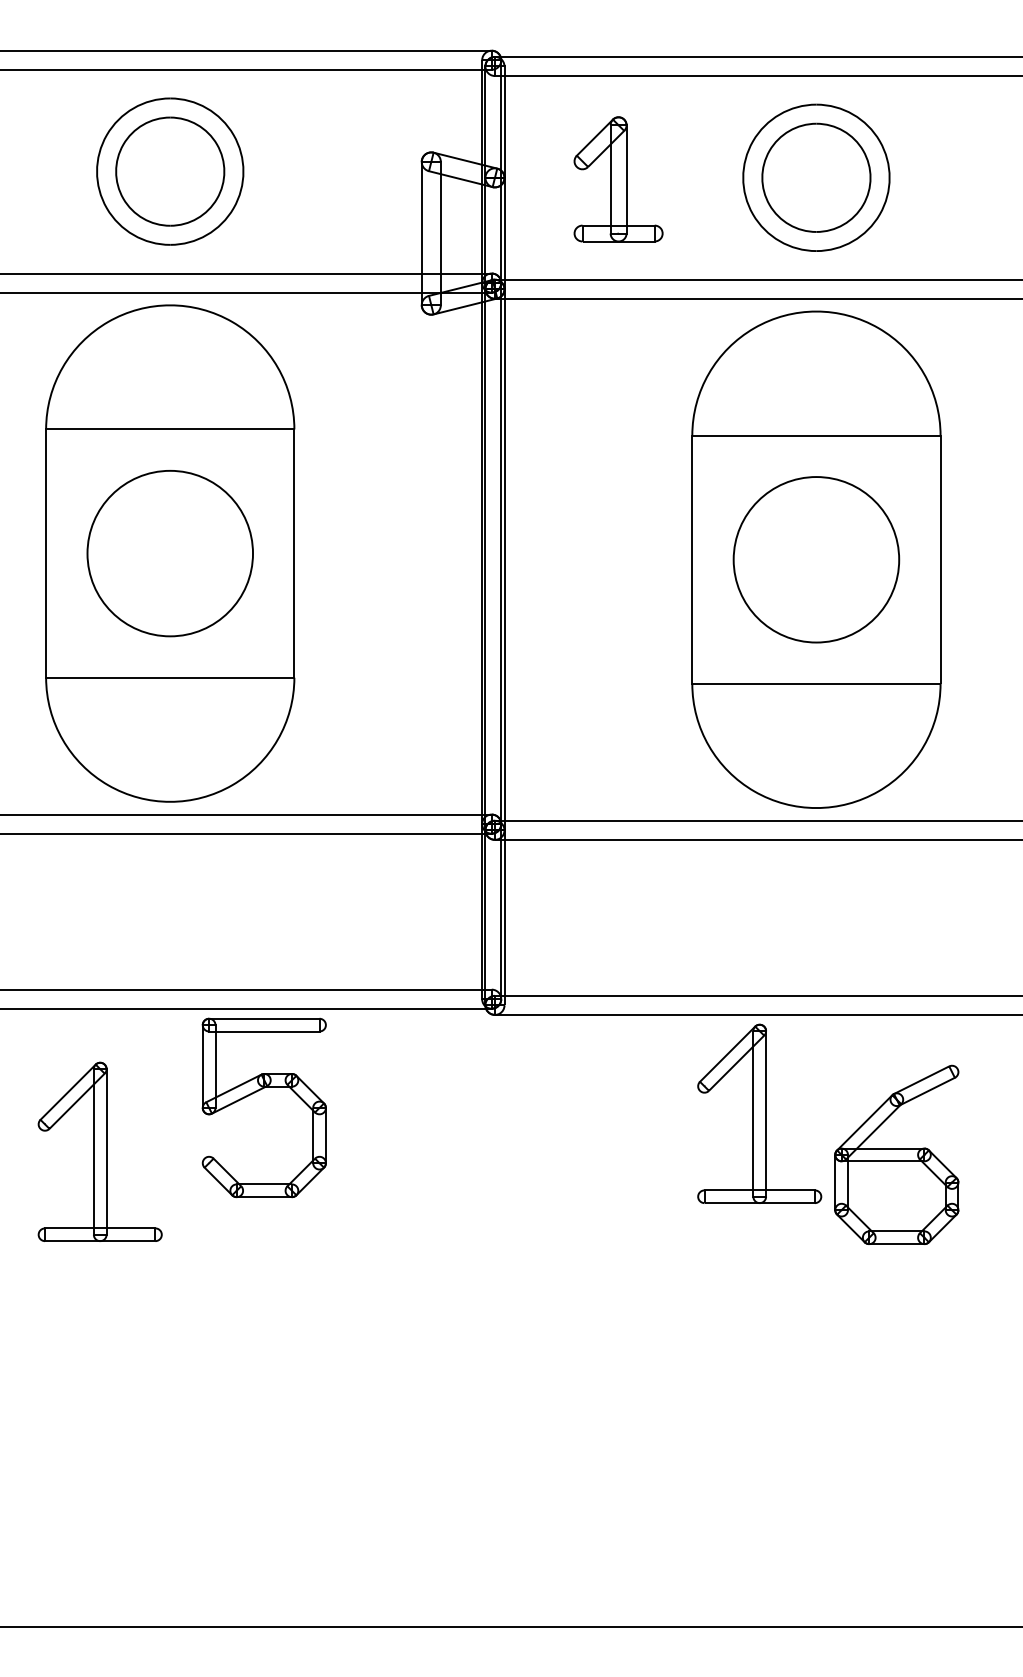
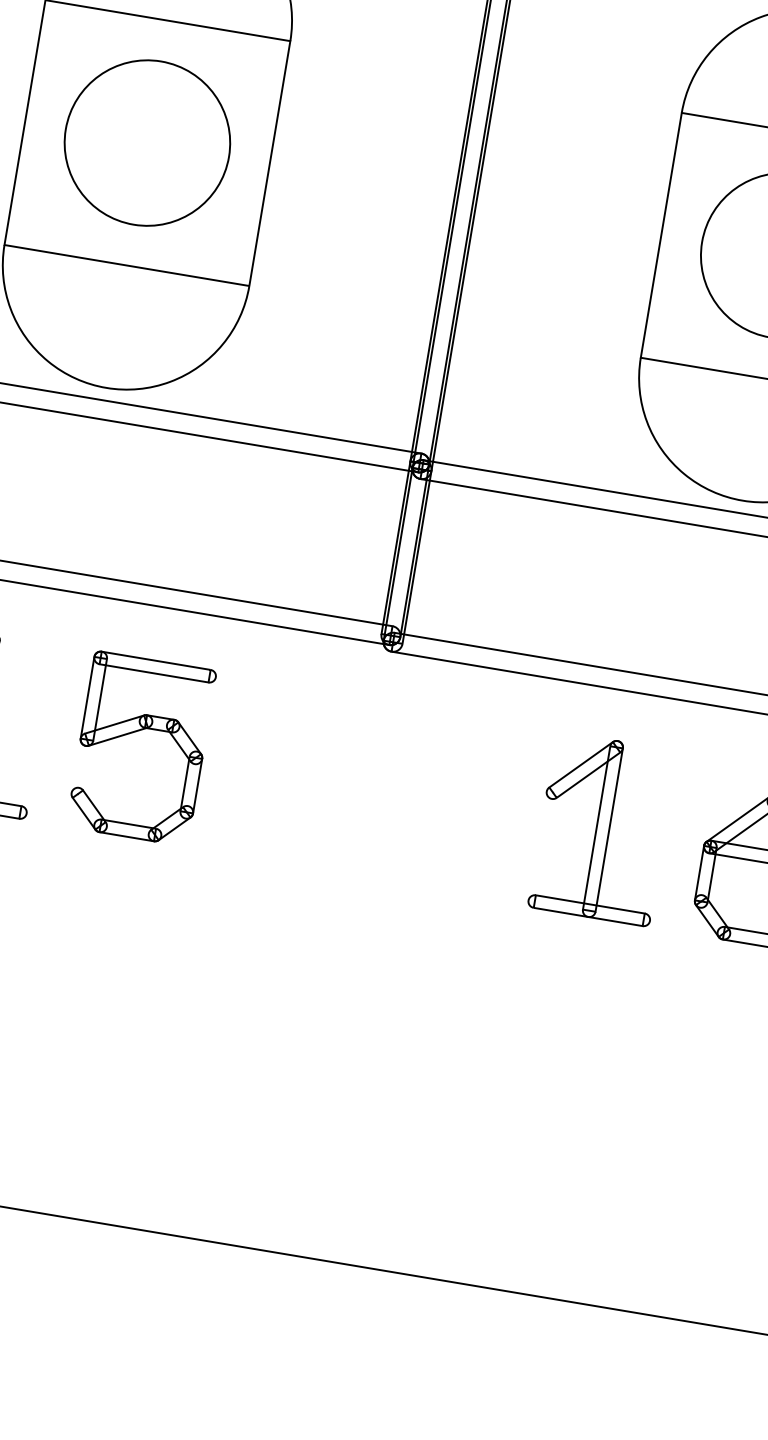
part: (256, 1092) -> (136, 732), moved
part: (759, 1113) -> (602, 828), moved

